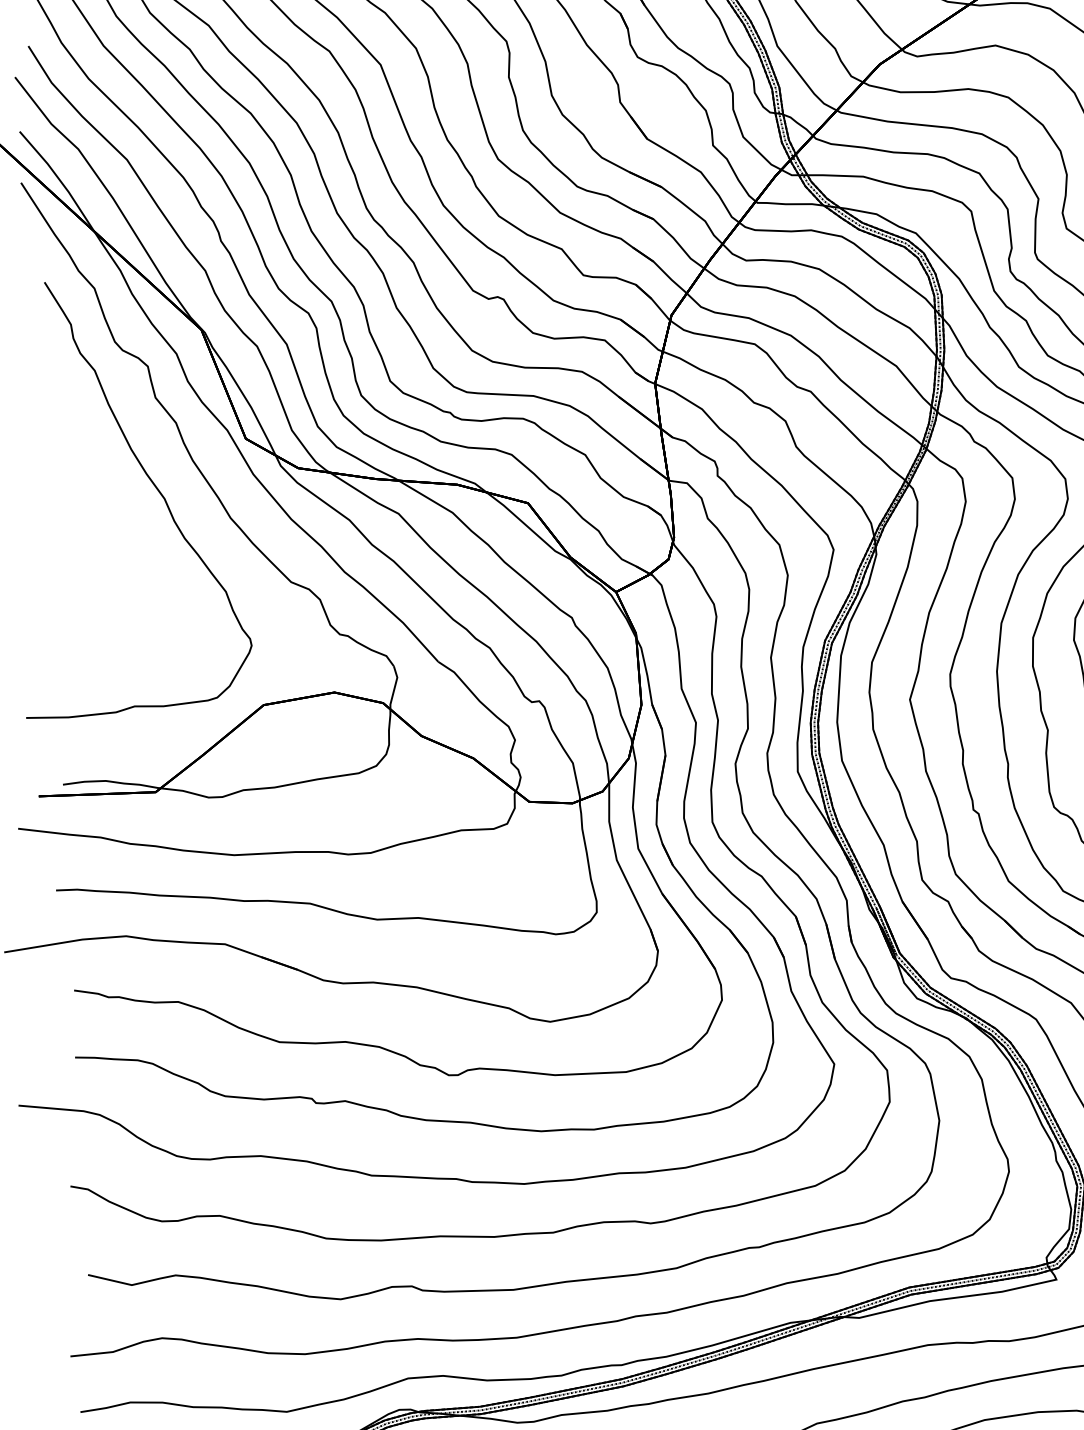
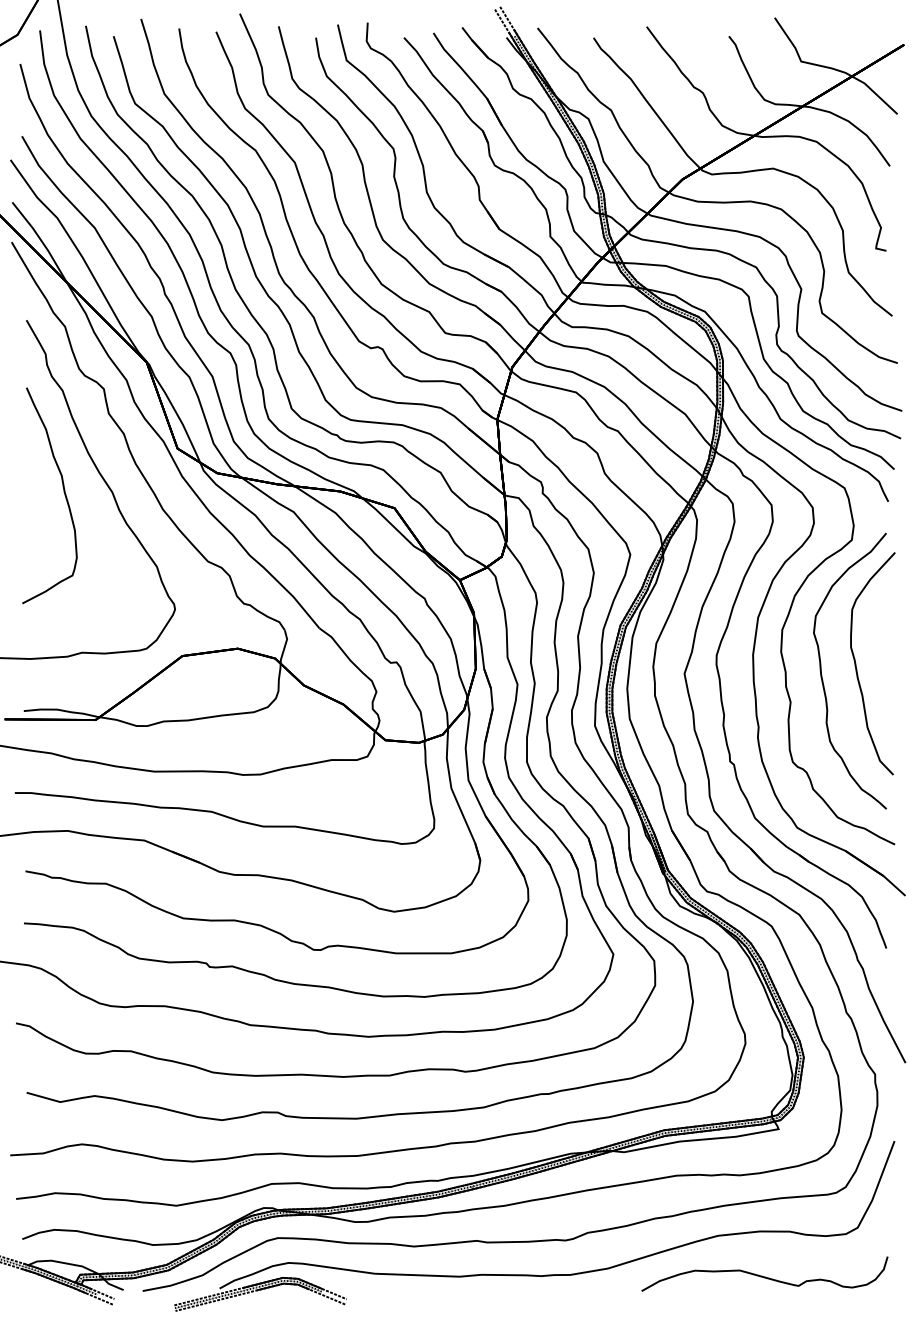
curve: (101, 501) -> (63, 492), added

